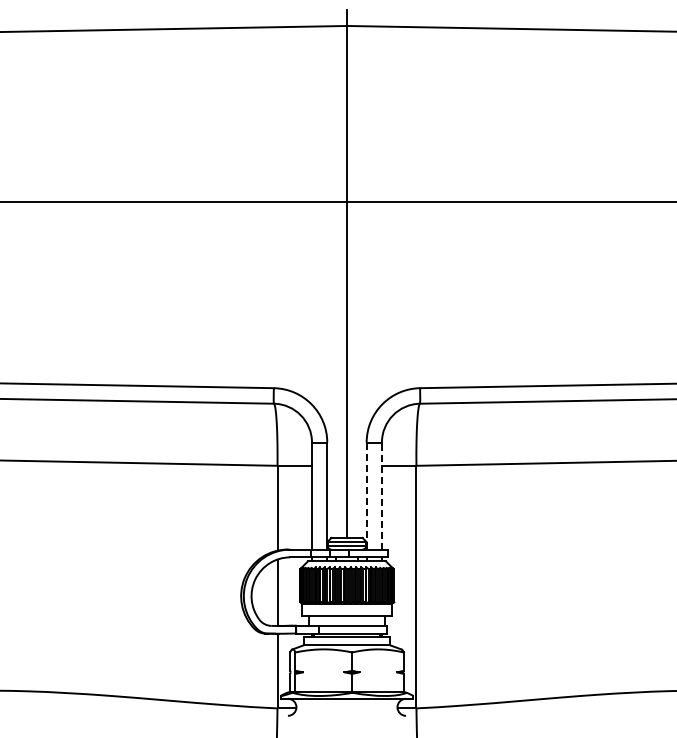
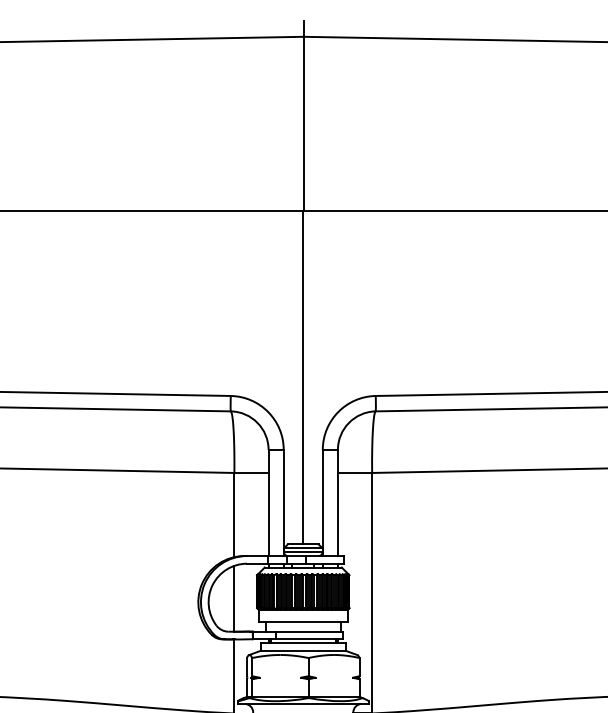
line: (366, 496) -> (322, 503), dashed -> solid
line: (381, 496) -> (337, 503), dashed -> solid

